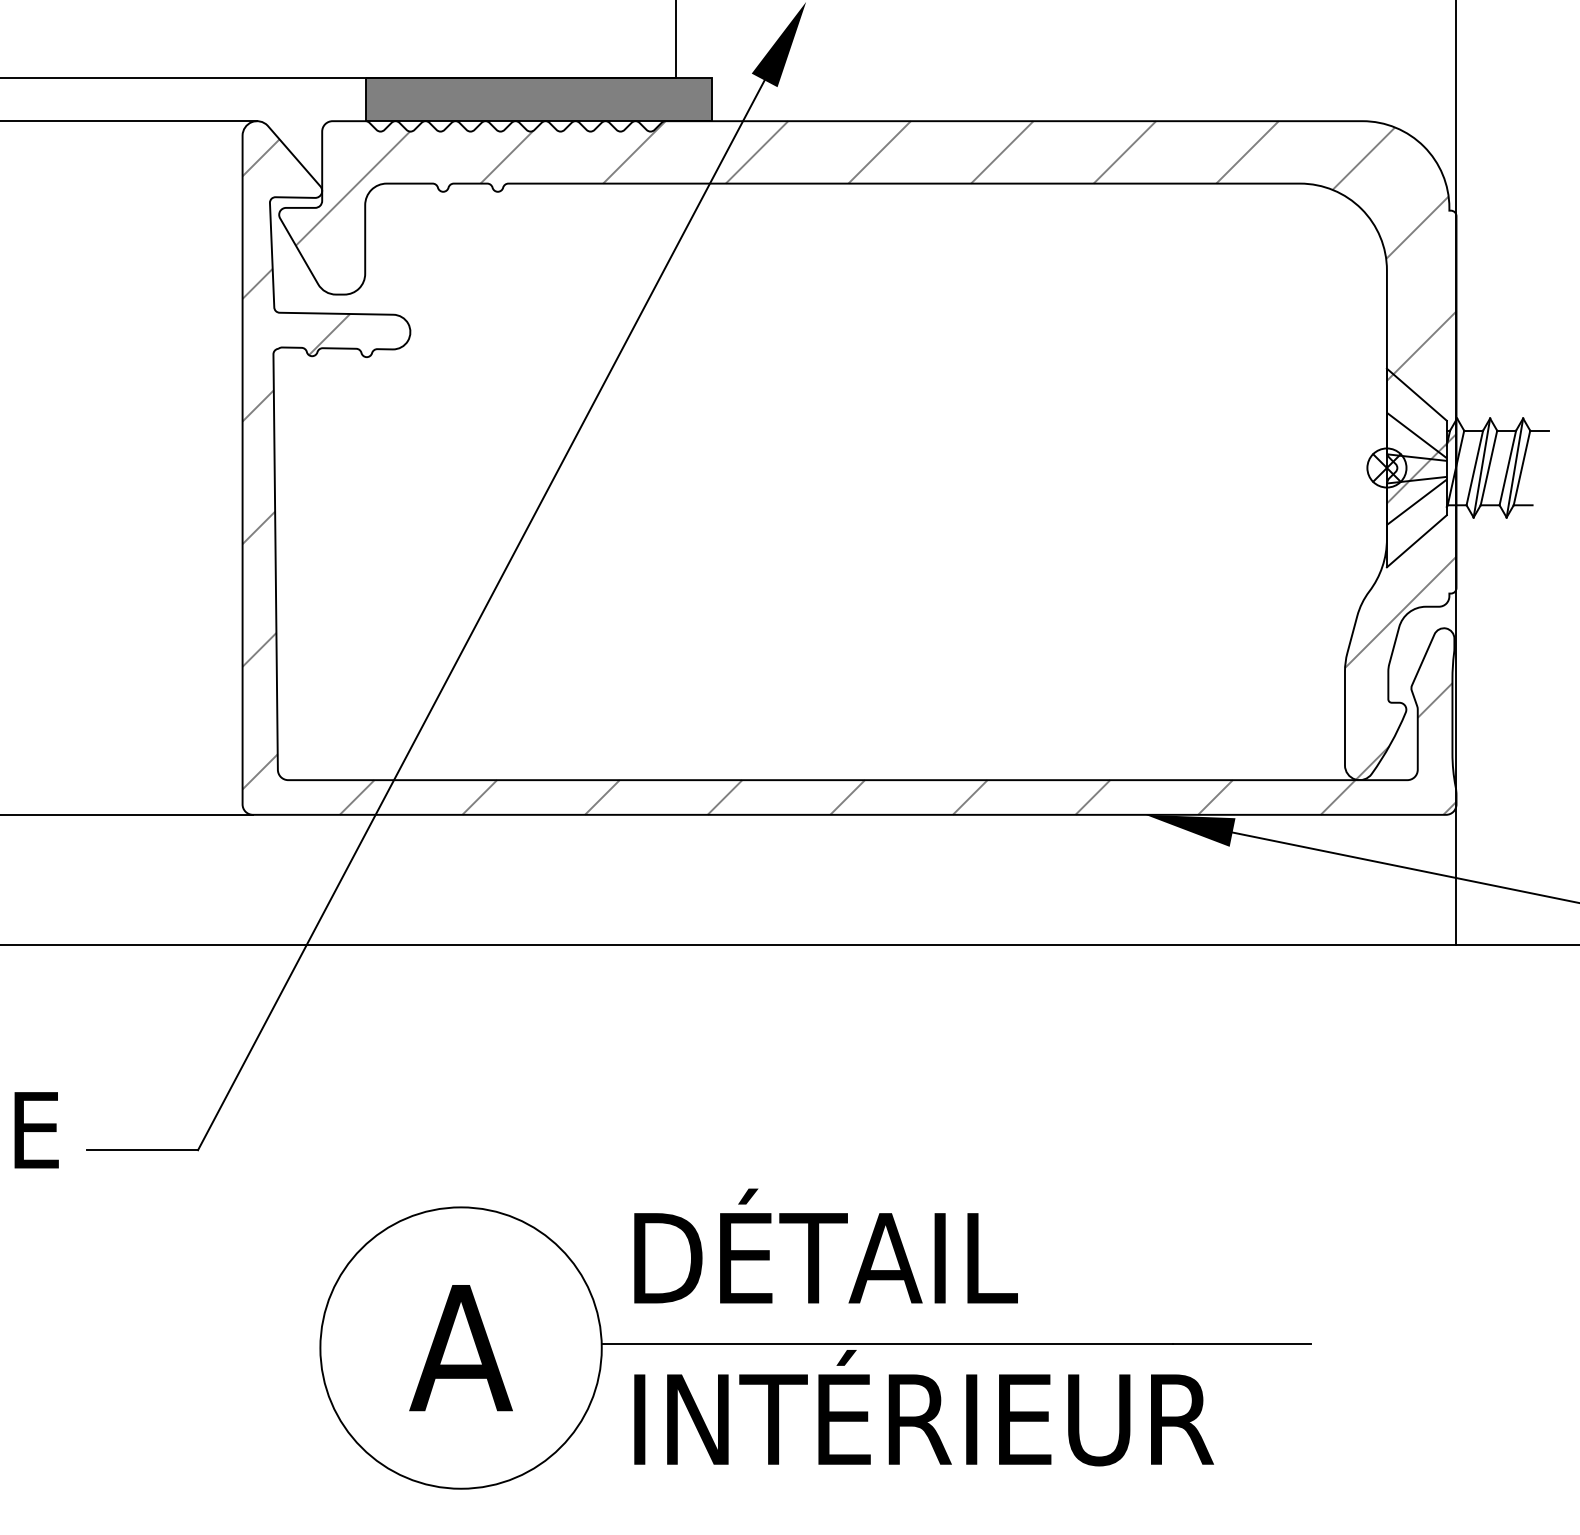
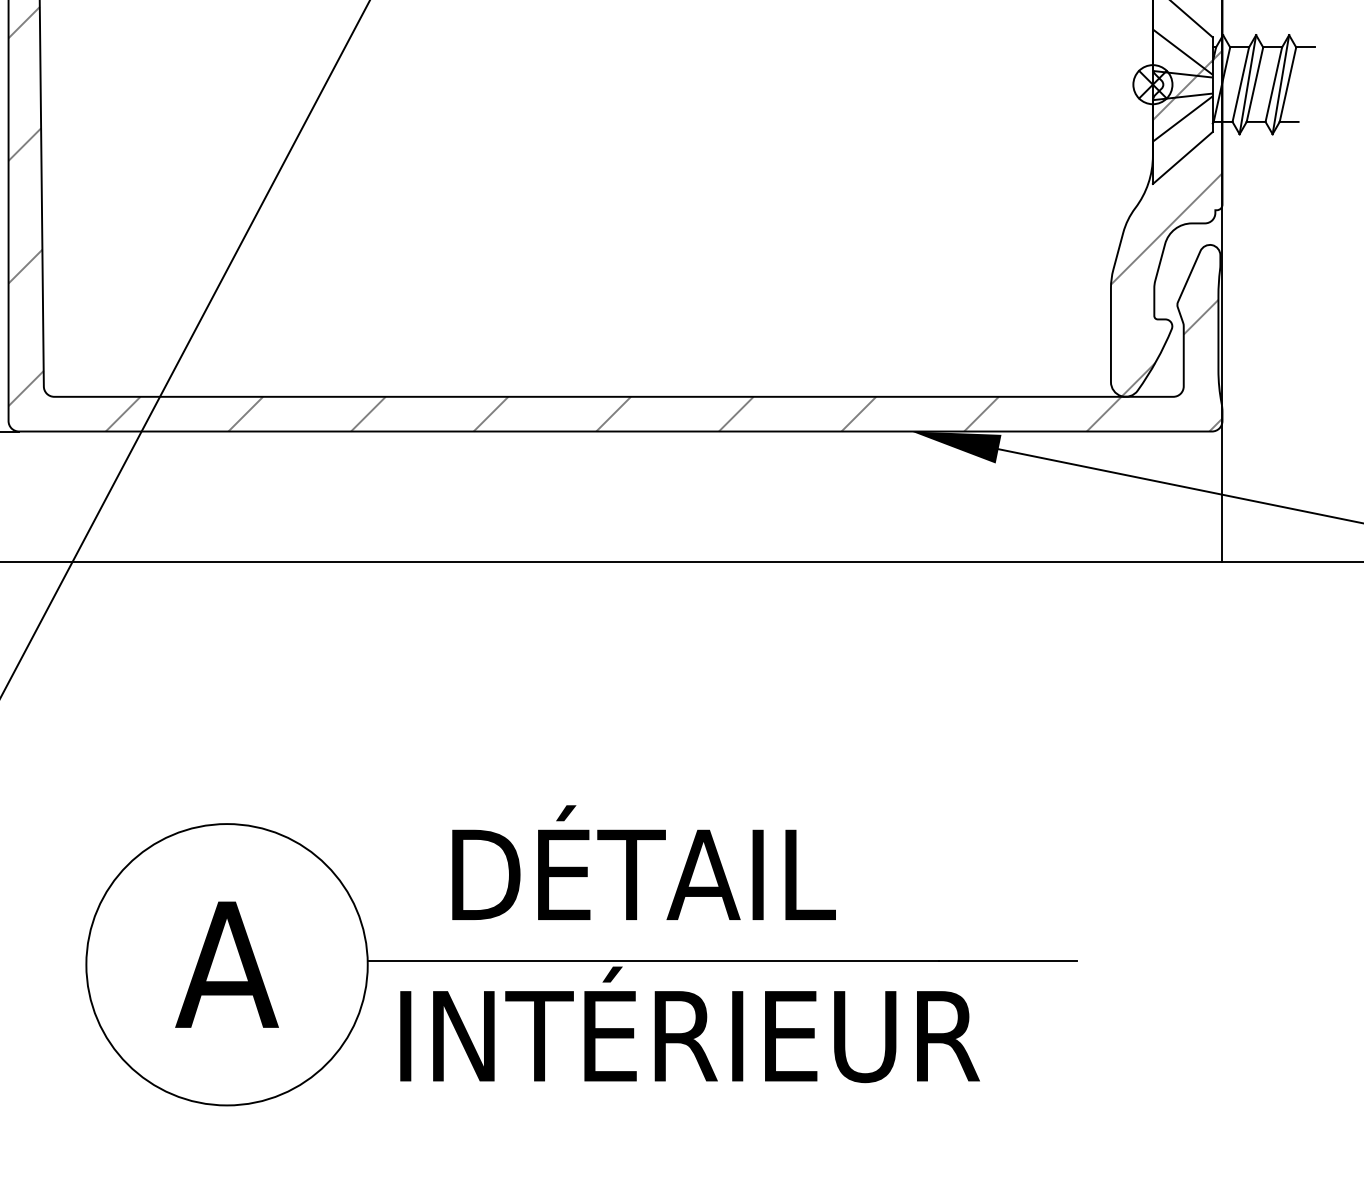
text: (825, 1245) -> (643, 862), moved

